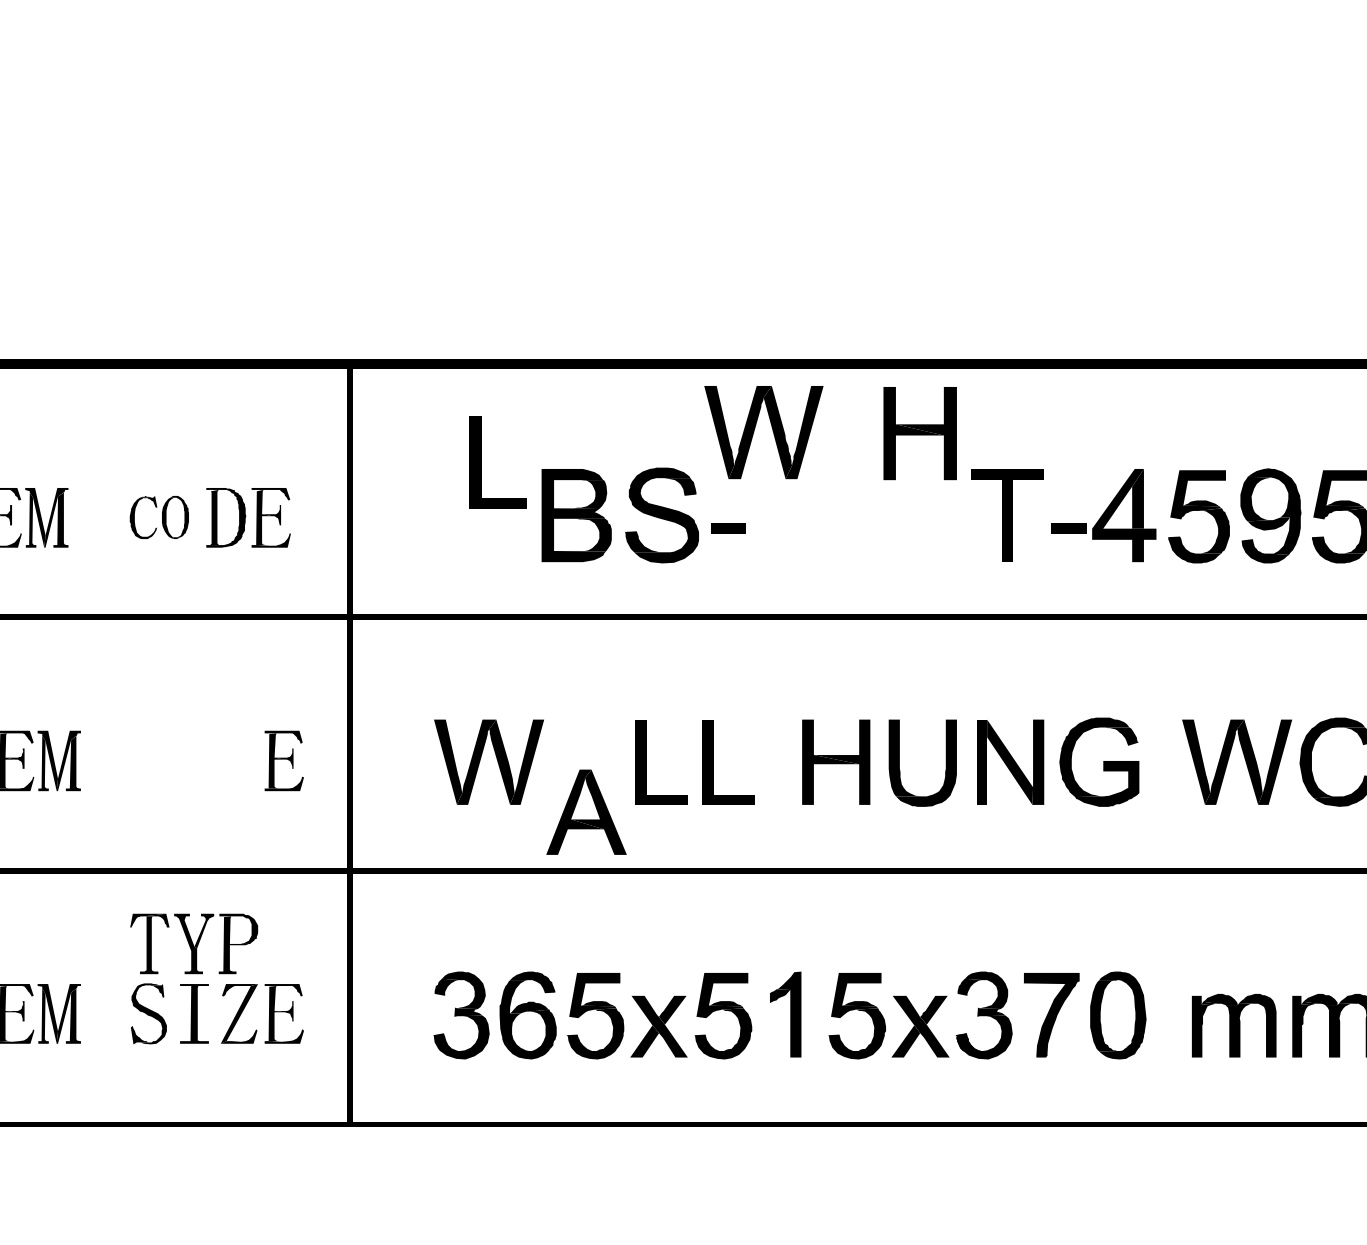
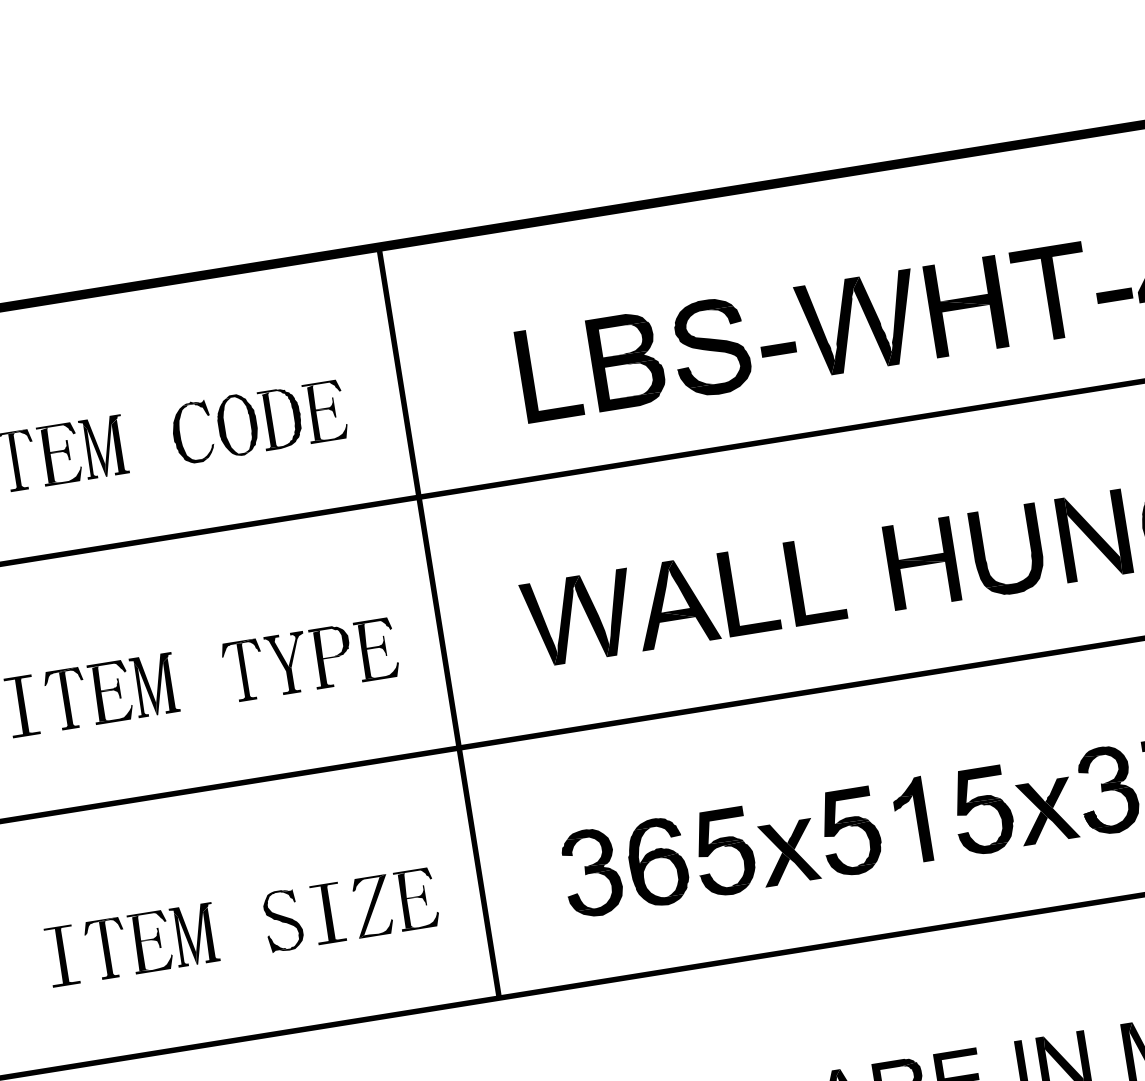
part: (755, 428) -> (850, 321), moved
part: (919, 433) -> (965, 306), moved
part: (481, 462) -> (532, 376), moved
part: (159, 517) -> (215, 428), size x1.43
part: (586, 811) -> (675, 602), moved
part: (194, 943) -> (288, 663), moved

